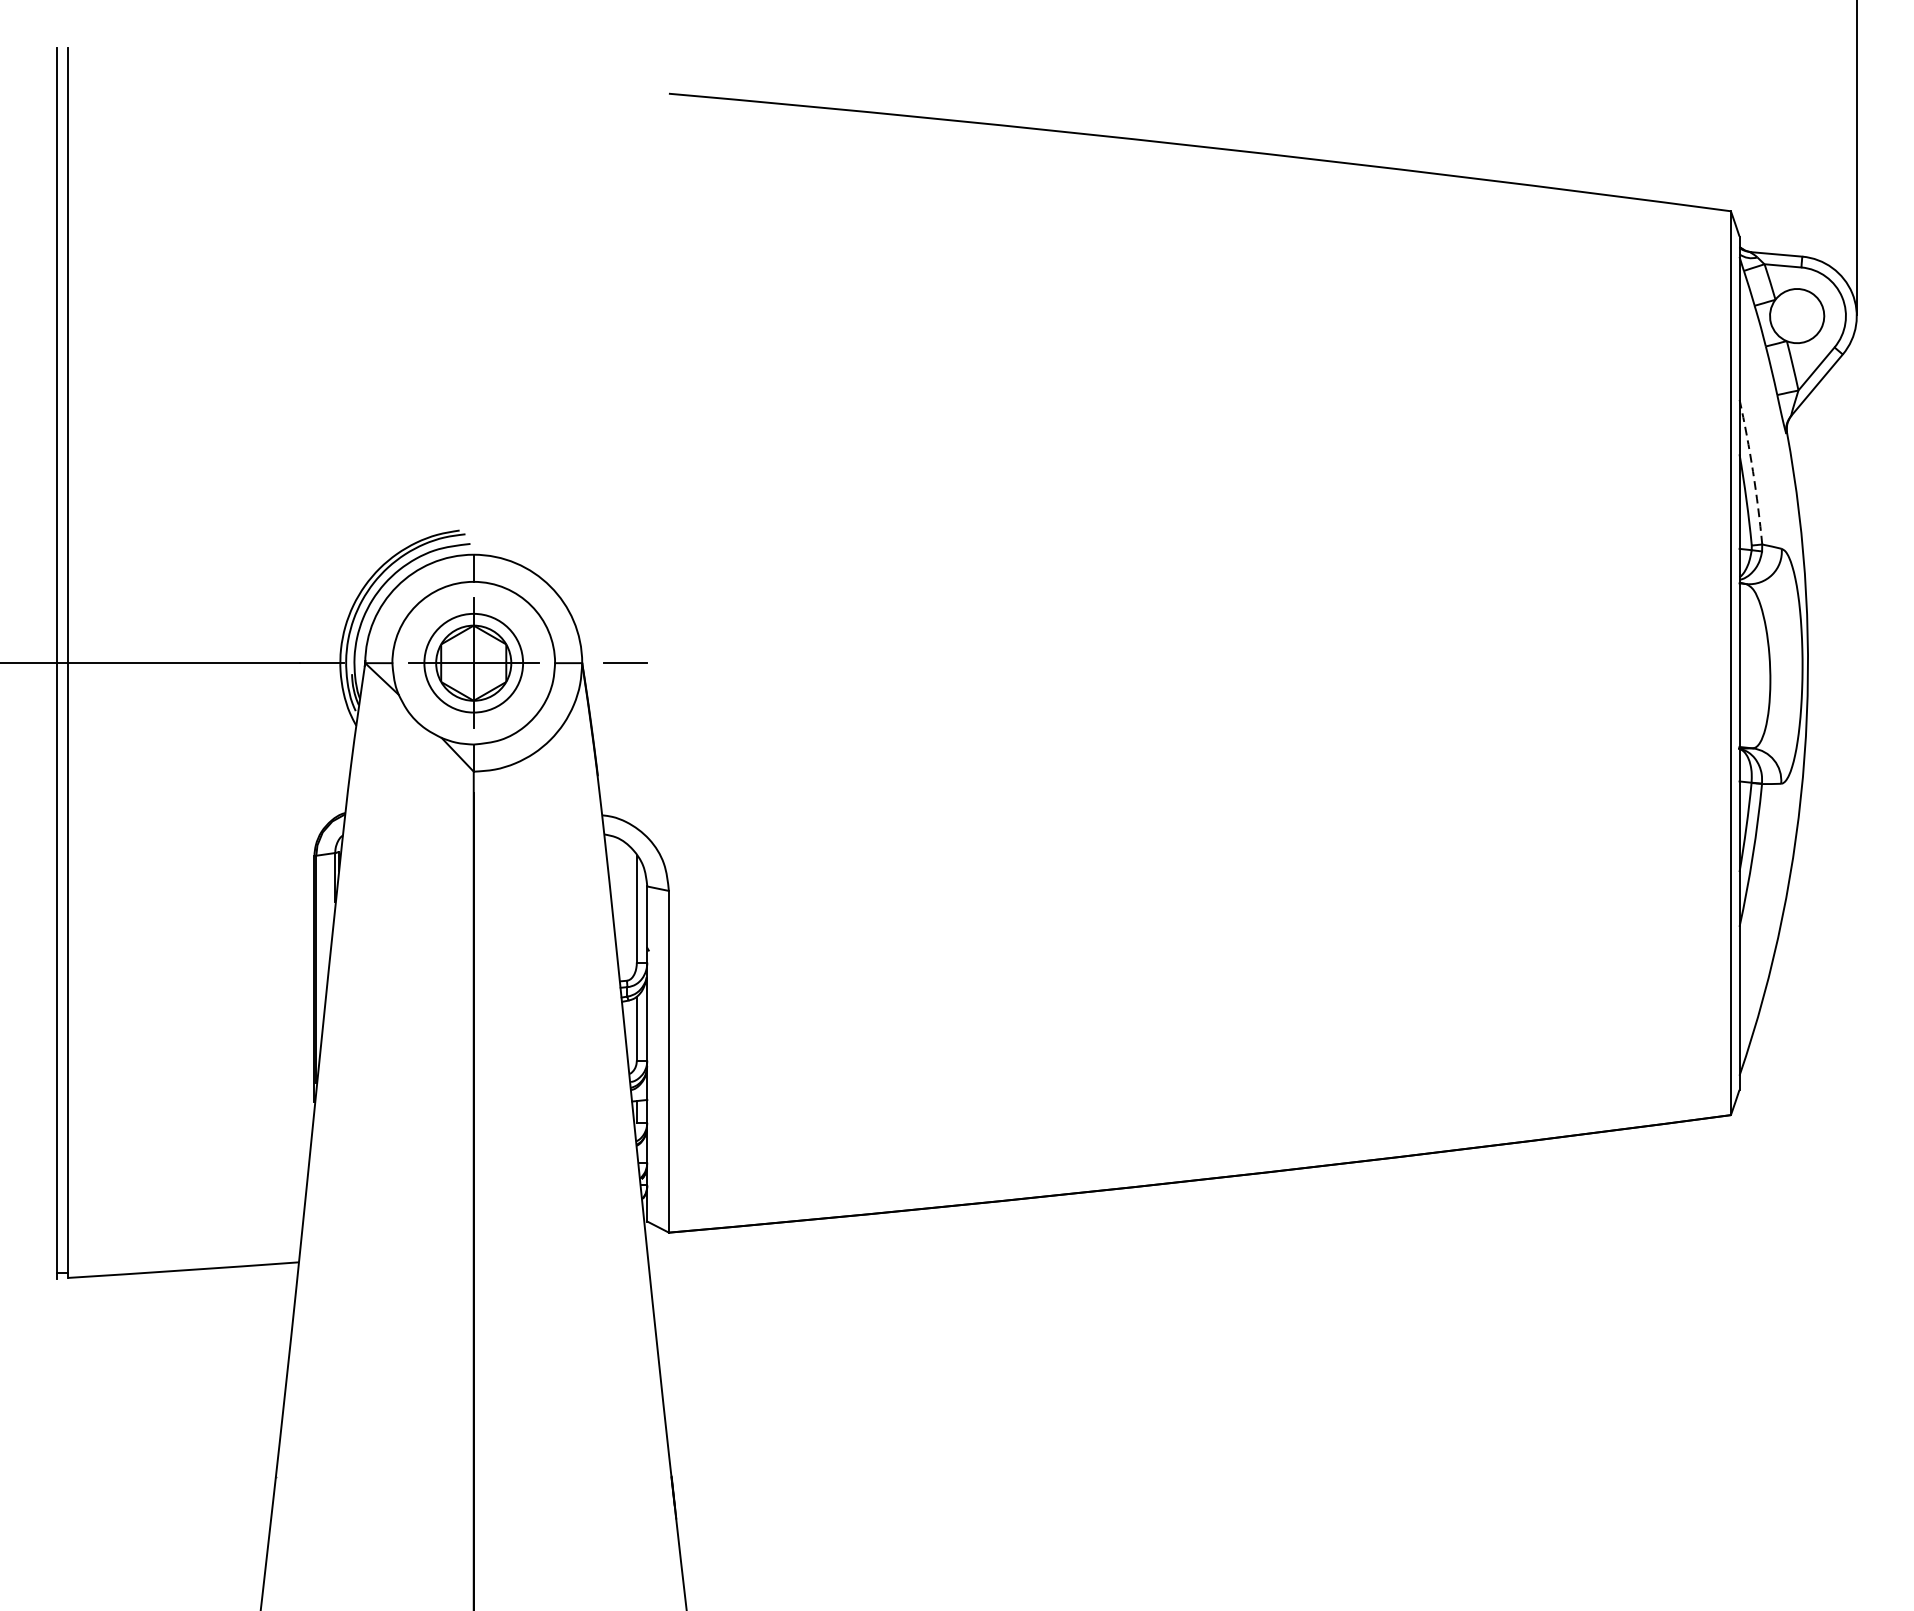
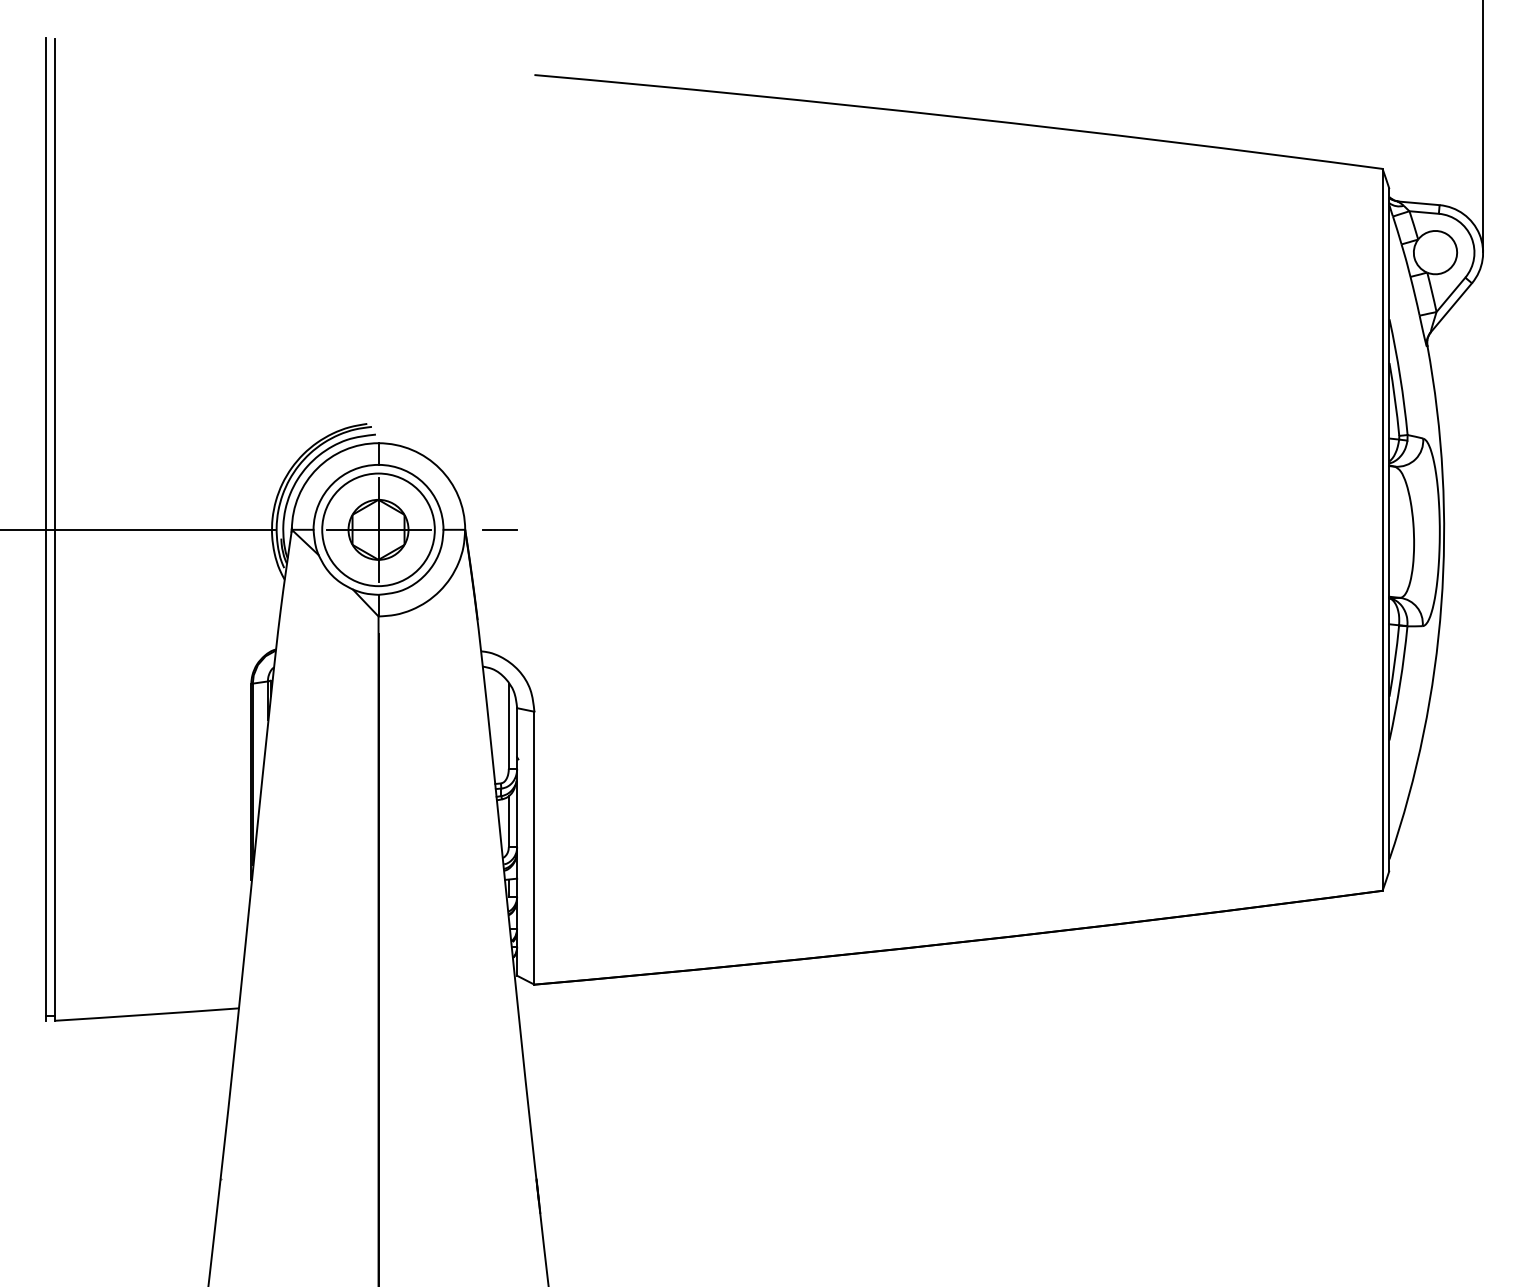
arc: (1753, 471) -> (1400, 376), dashed -> solid
circle: (473, 662) -> (378, 529), size x1.43

